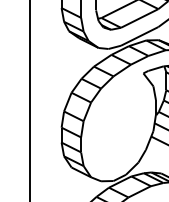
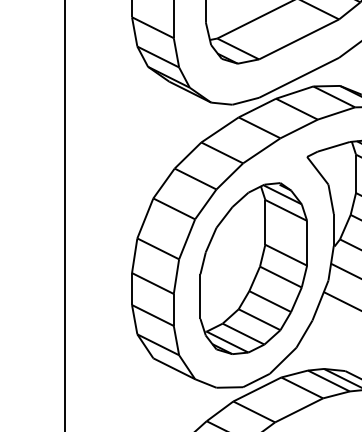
part: (118, 125) -> (253, 268), added

